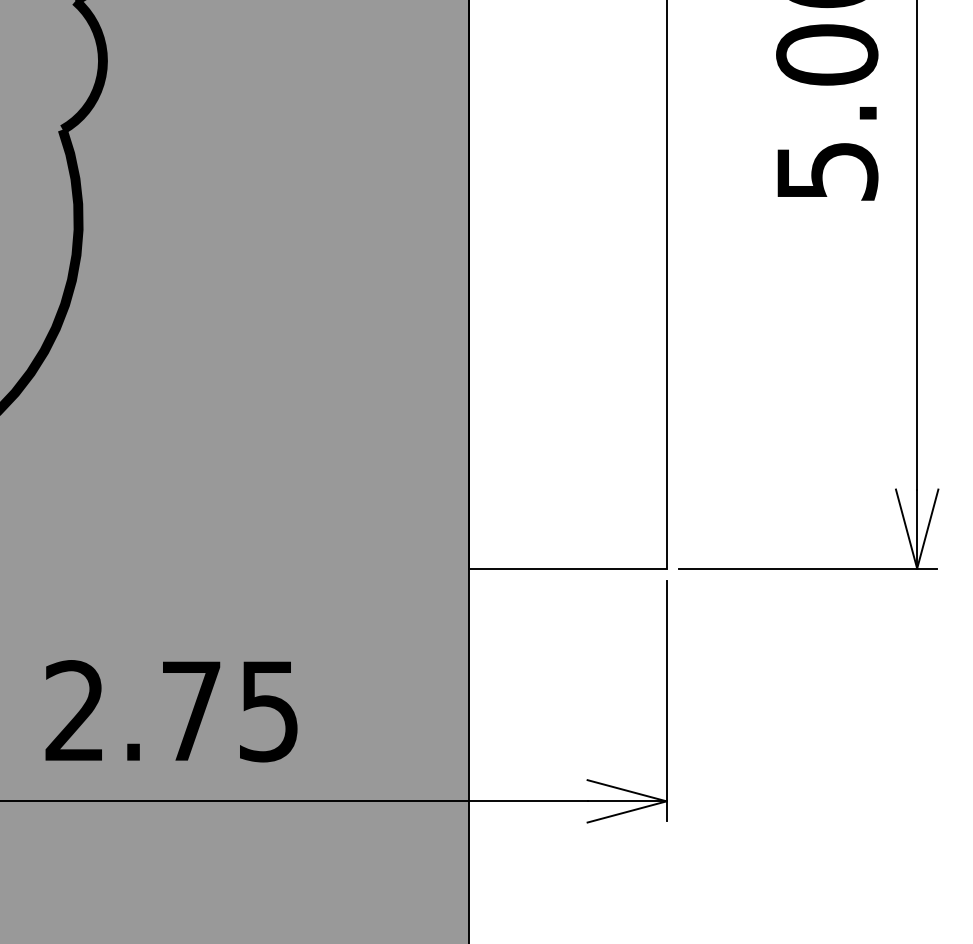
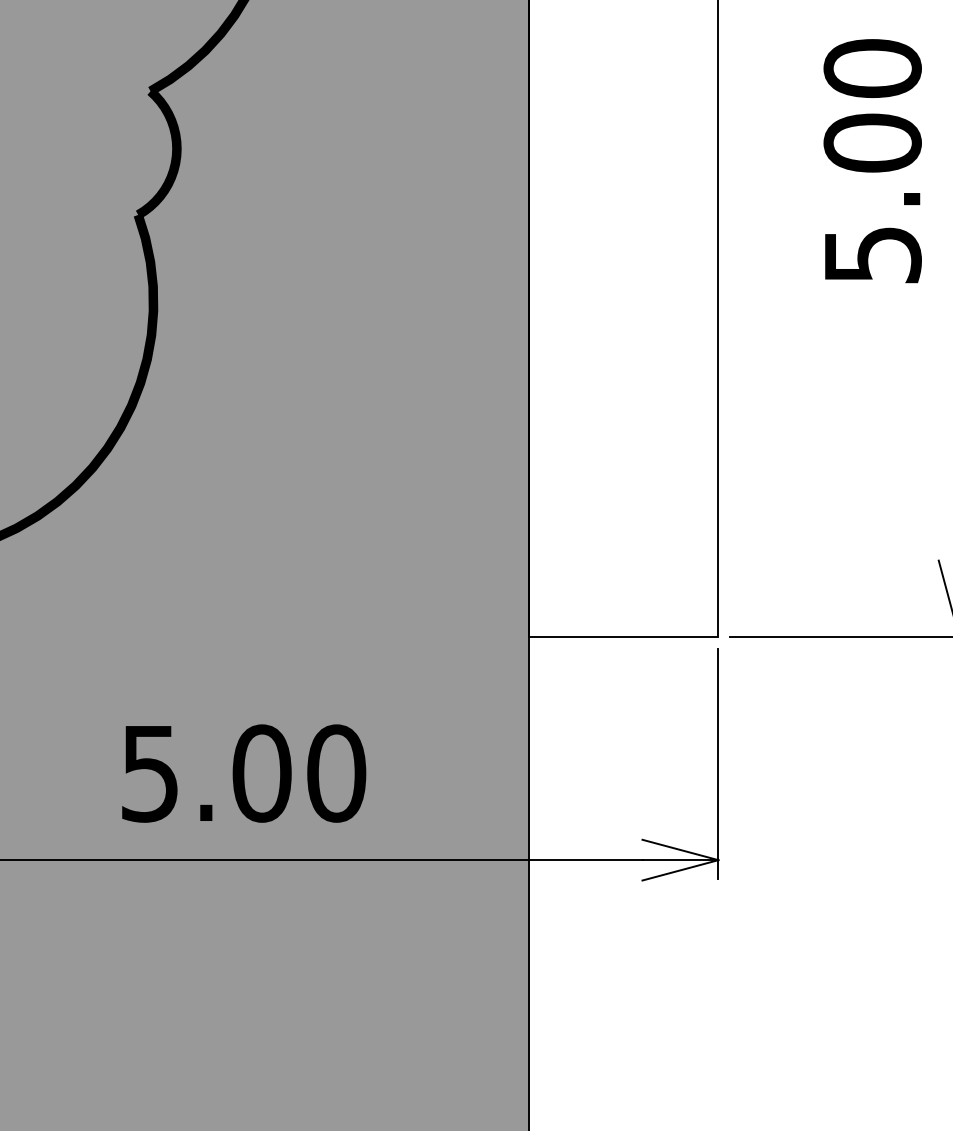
text: (172, 711) -> (243, 773), 2.75 -> 5.00

